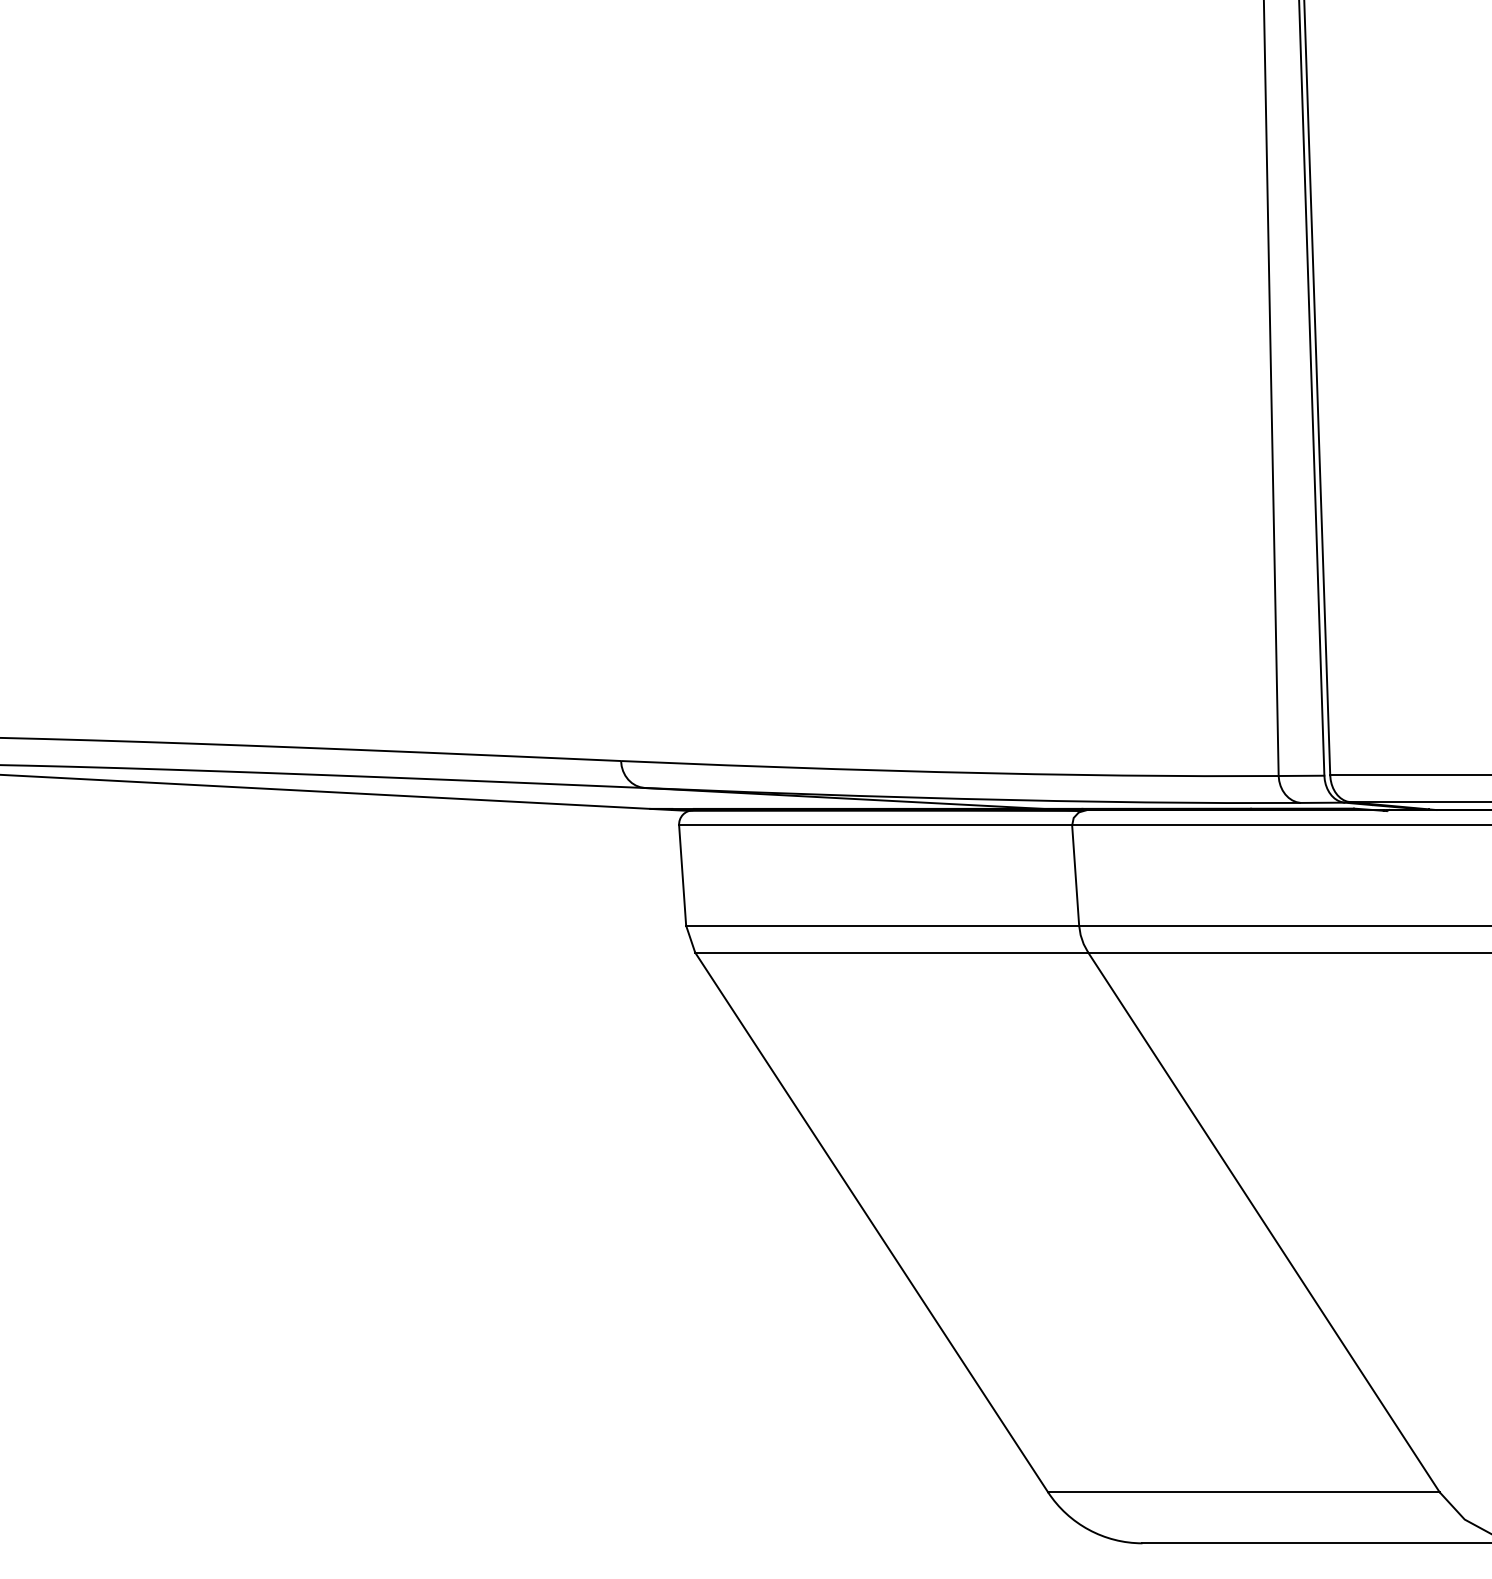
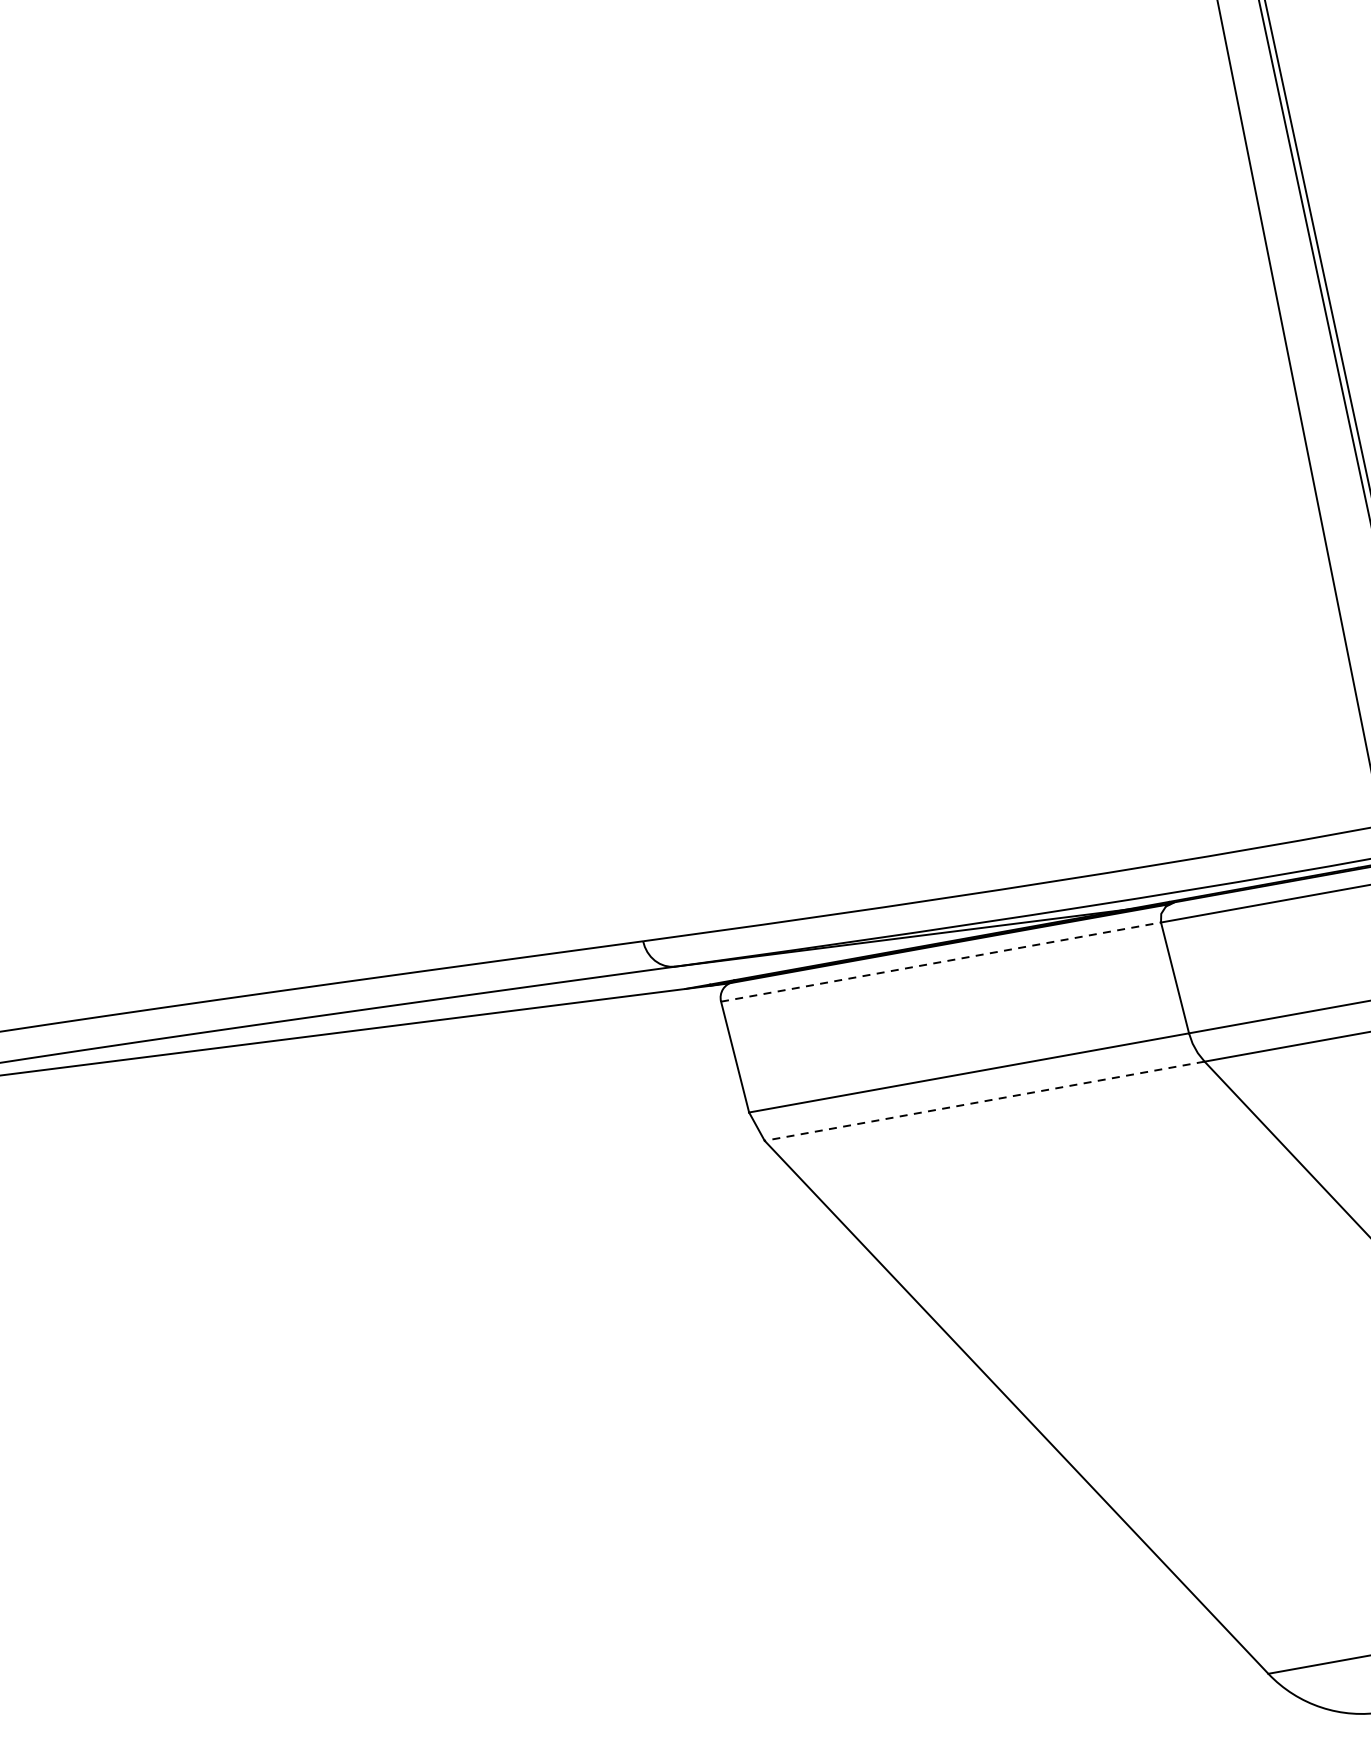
line: (875, 825) -> (940, 962), solid -> dashed
line: (891, 952) -> (984, 1101), solid -> dashed

